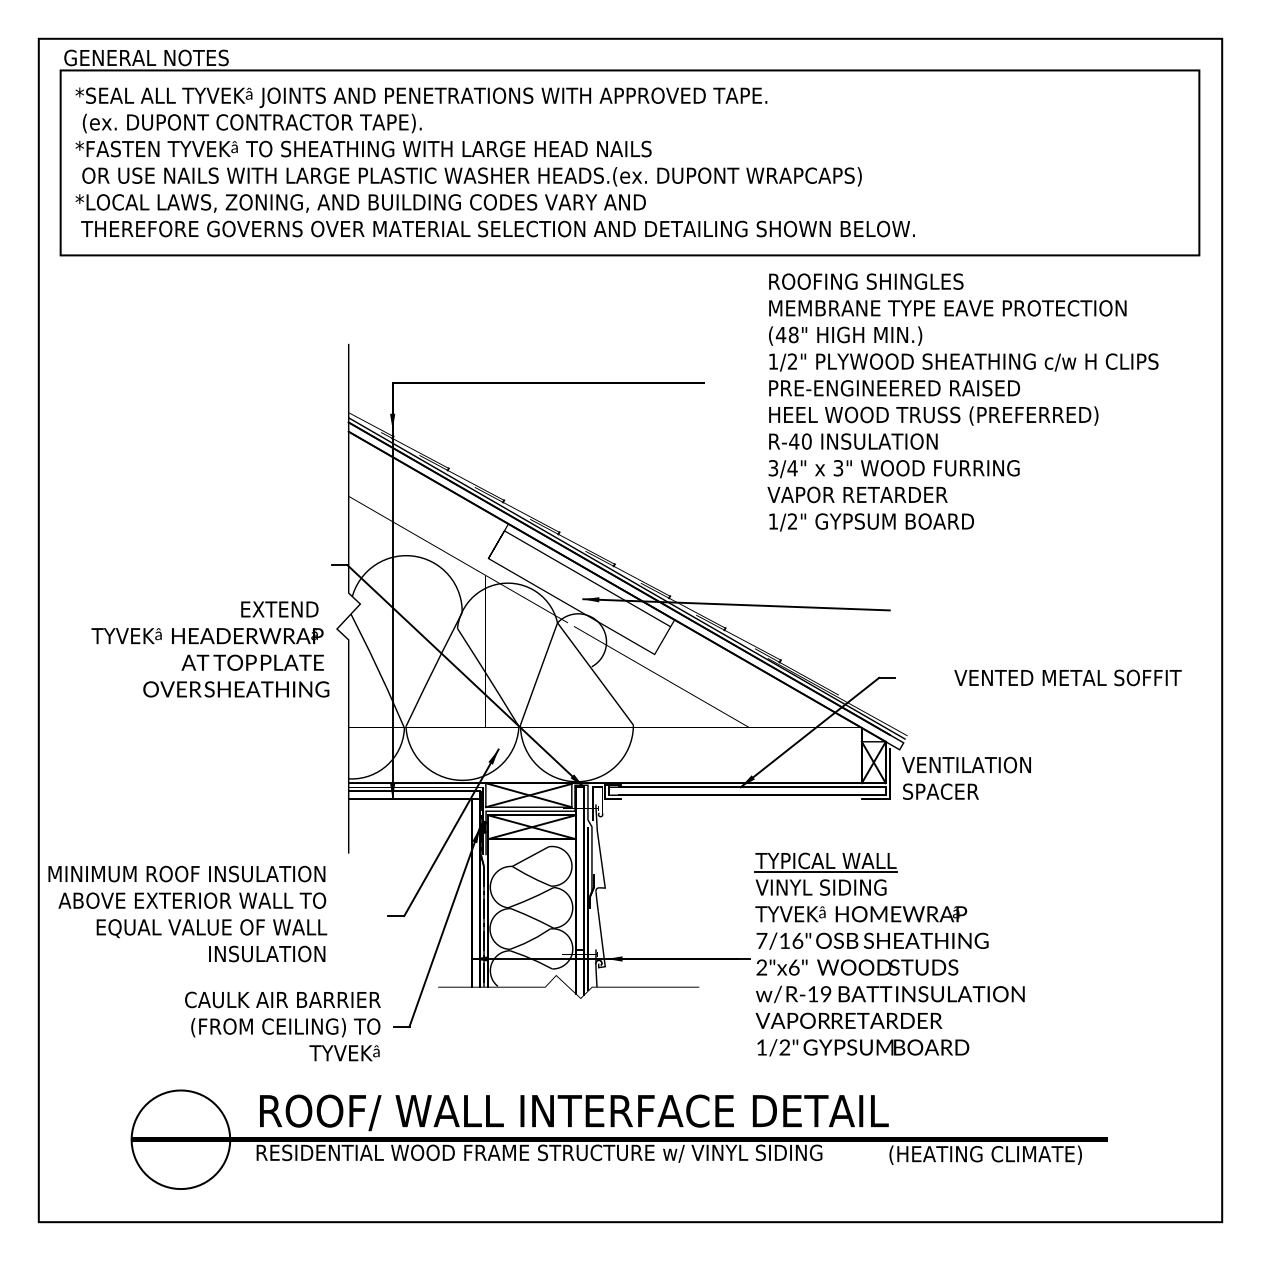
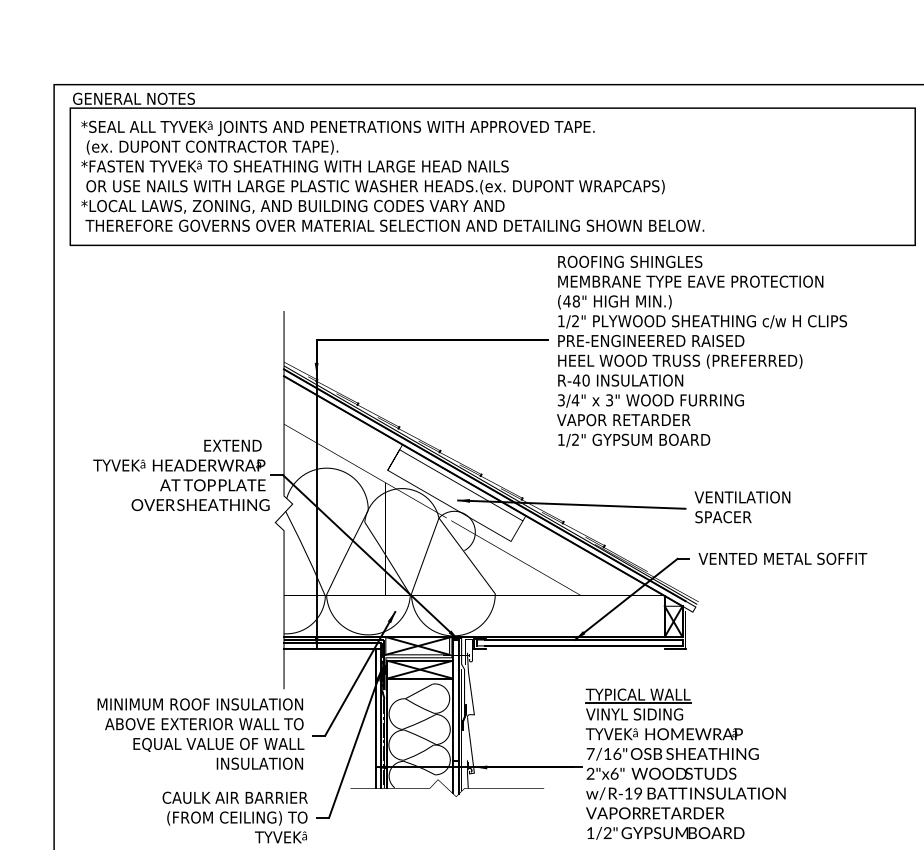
text: (962, 402) -> (701, 351), moved
text: (210, 649) -> (181, 475), moved
text: (1067, 677) -> (782, 558), moved
text: (966, 777) -> (742, 506), moved
text: (187, 913) -> (200, 733), moved

